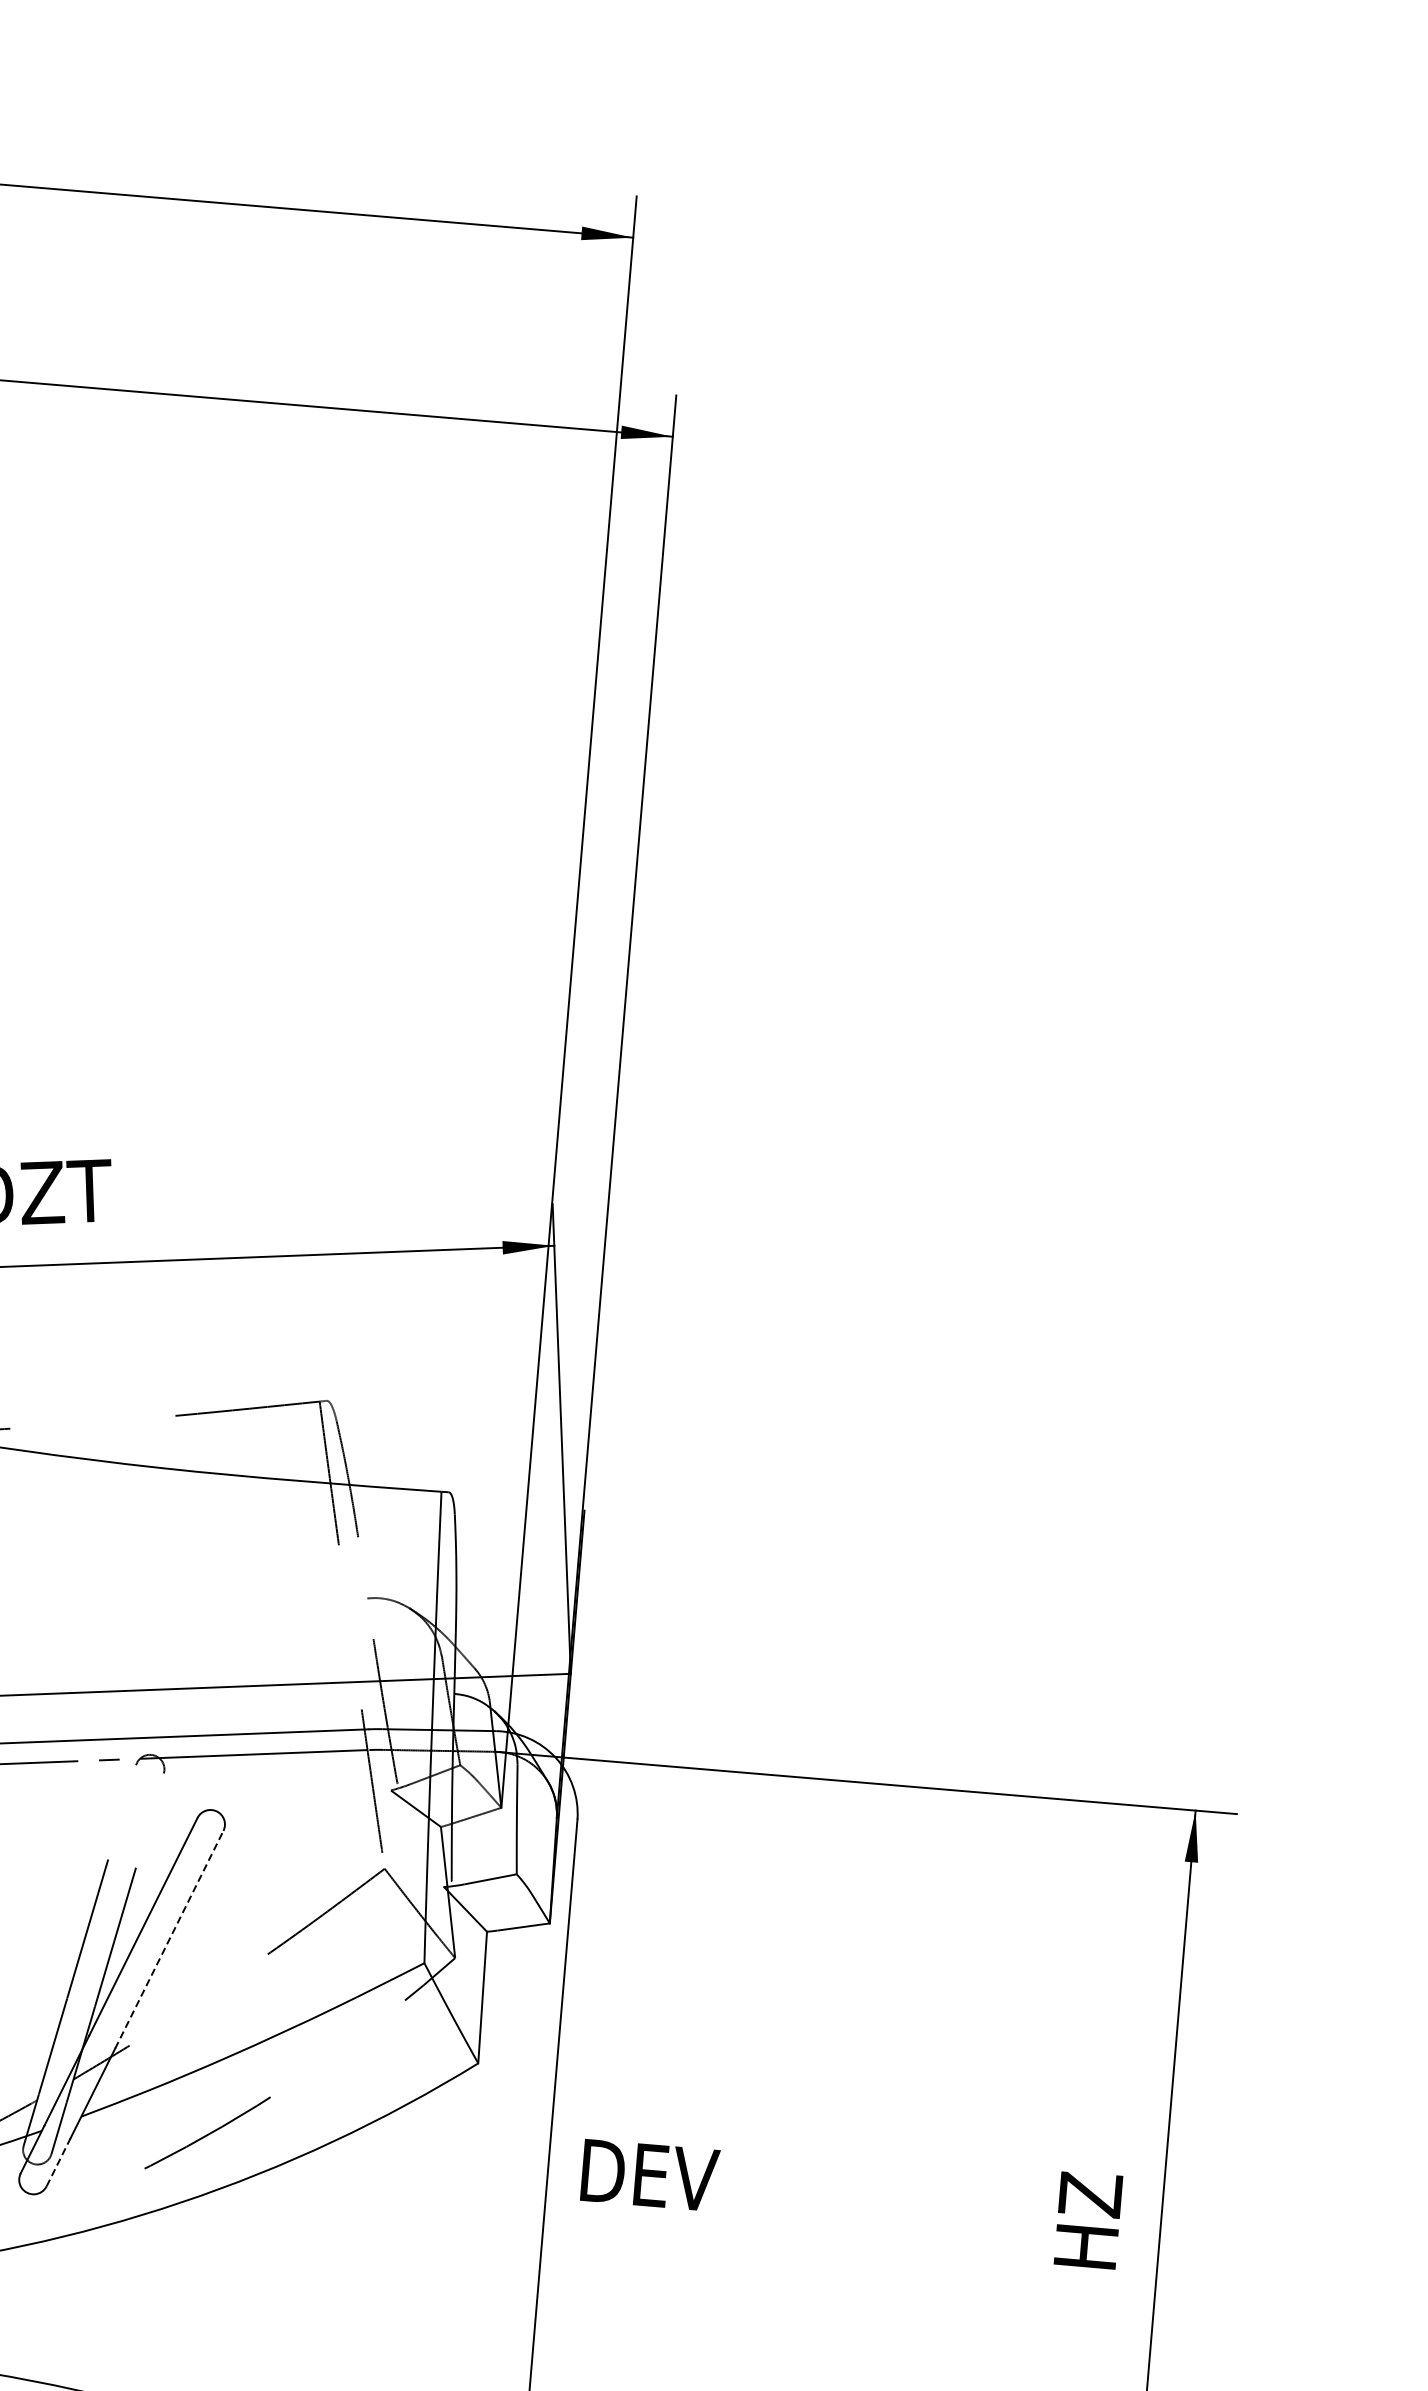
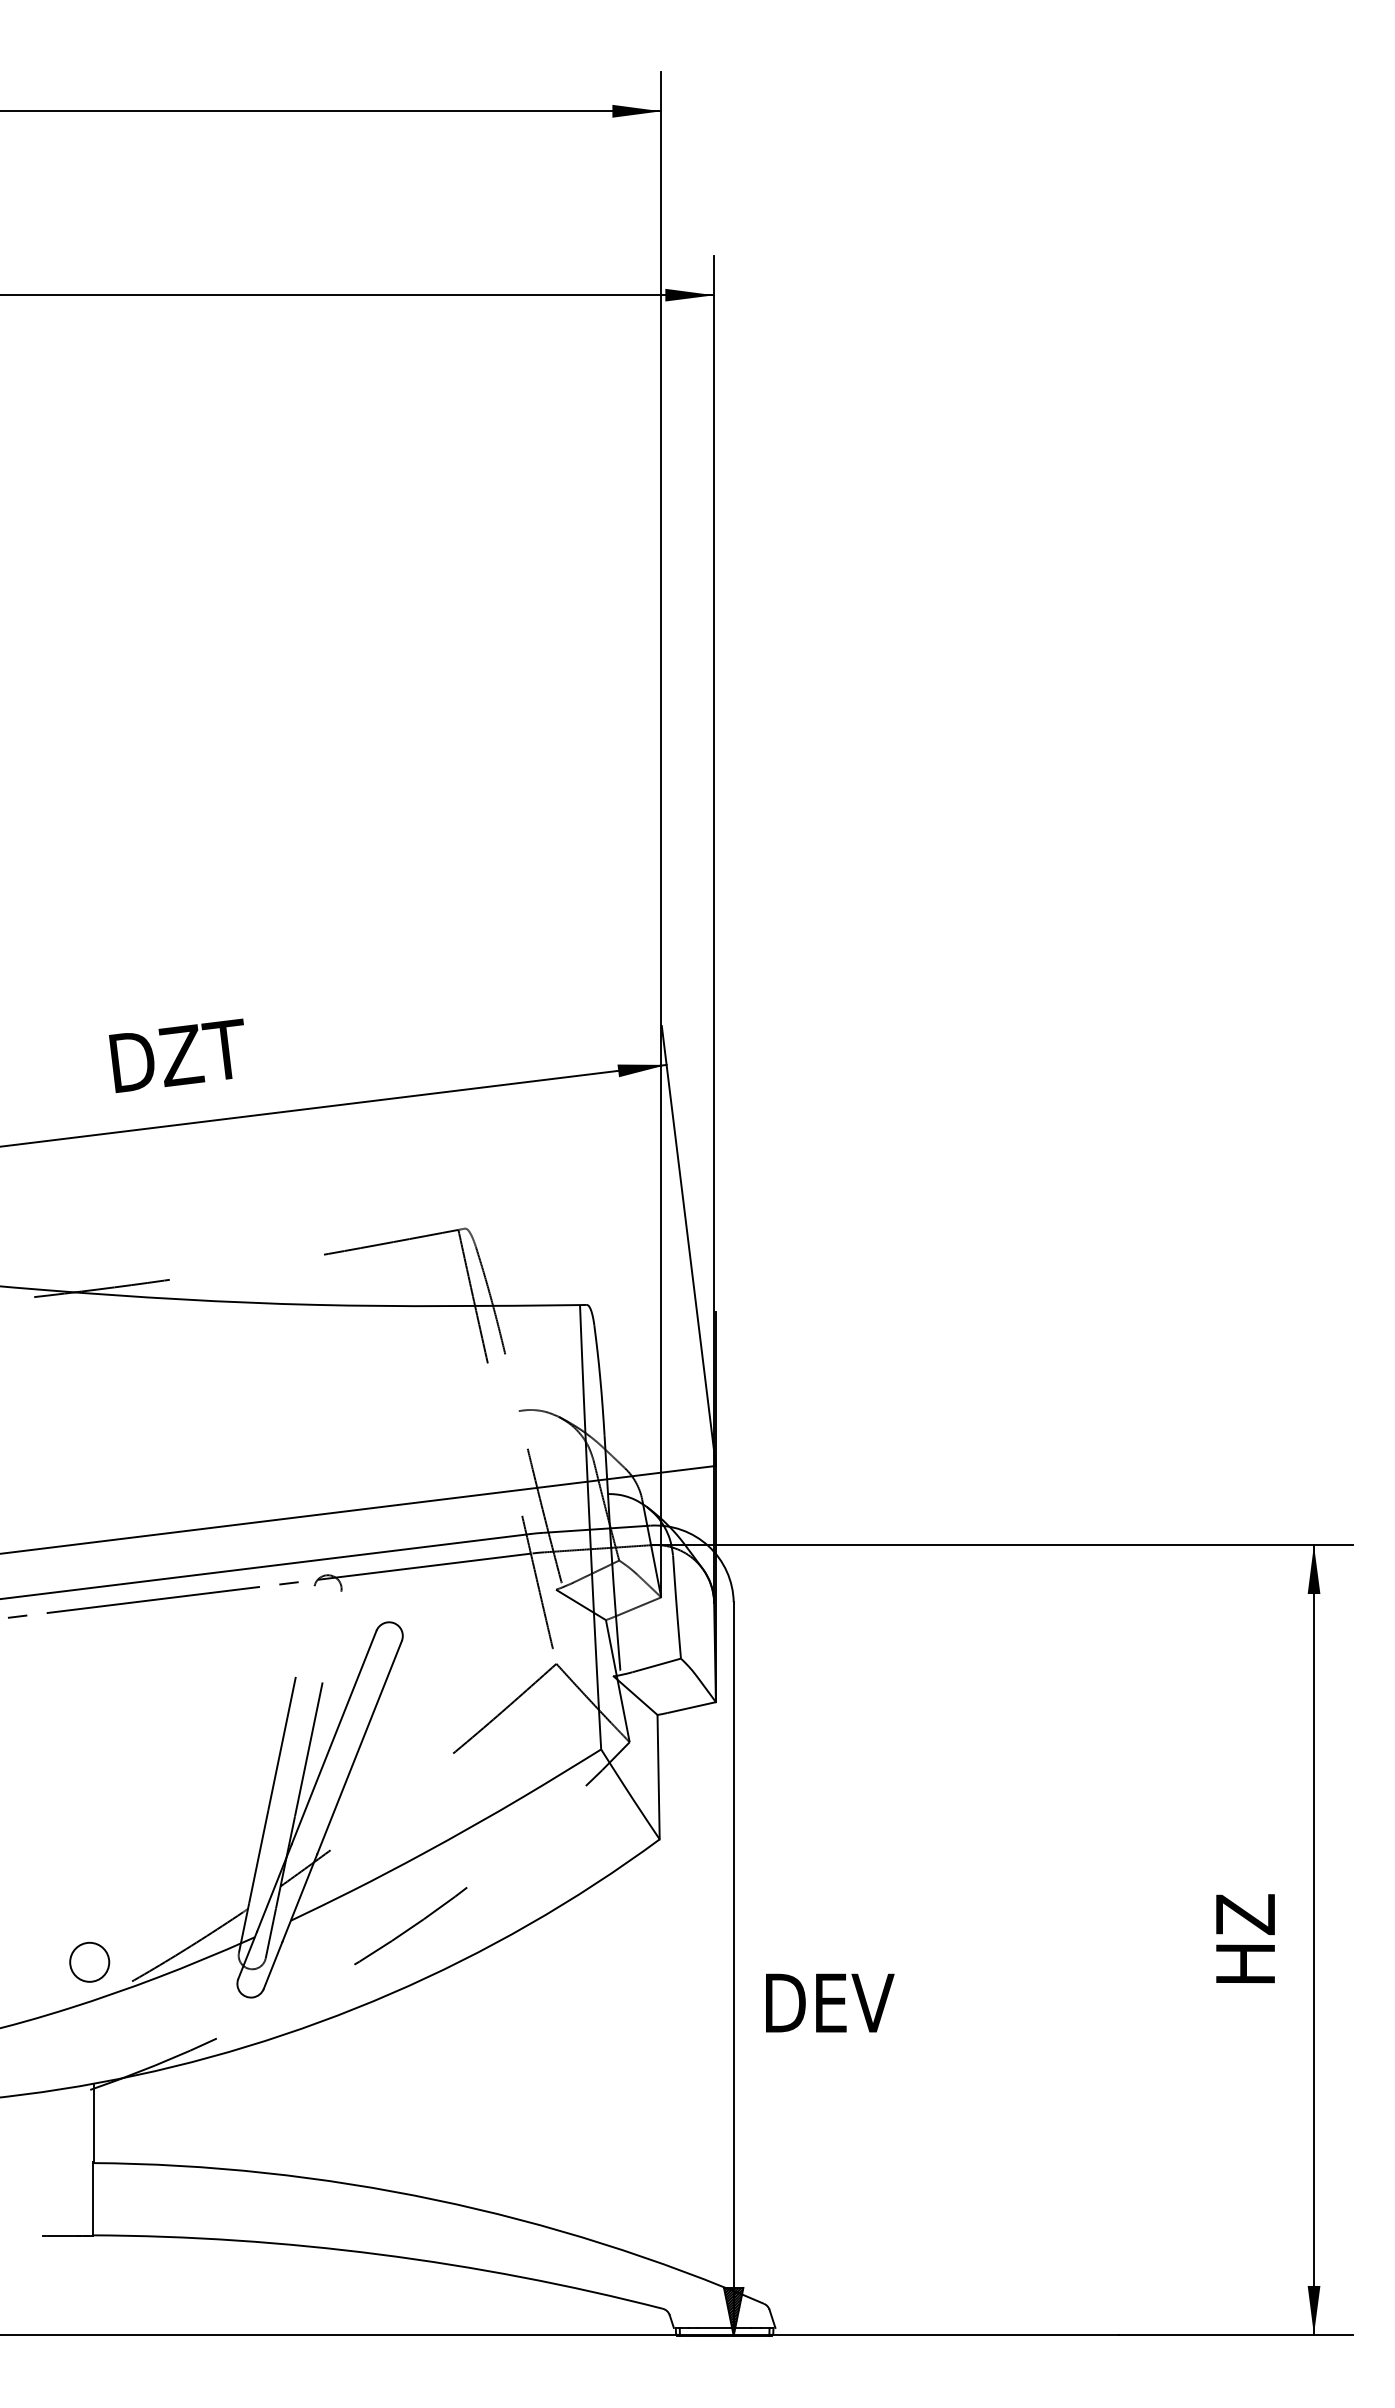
line: (169, 1939) -> (359, 1747), dashed -> solid
line: (59, 2161) -> (273, 1964), dashed -> solid
text: (650, 2174) -> (830, 2002), moved

